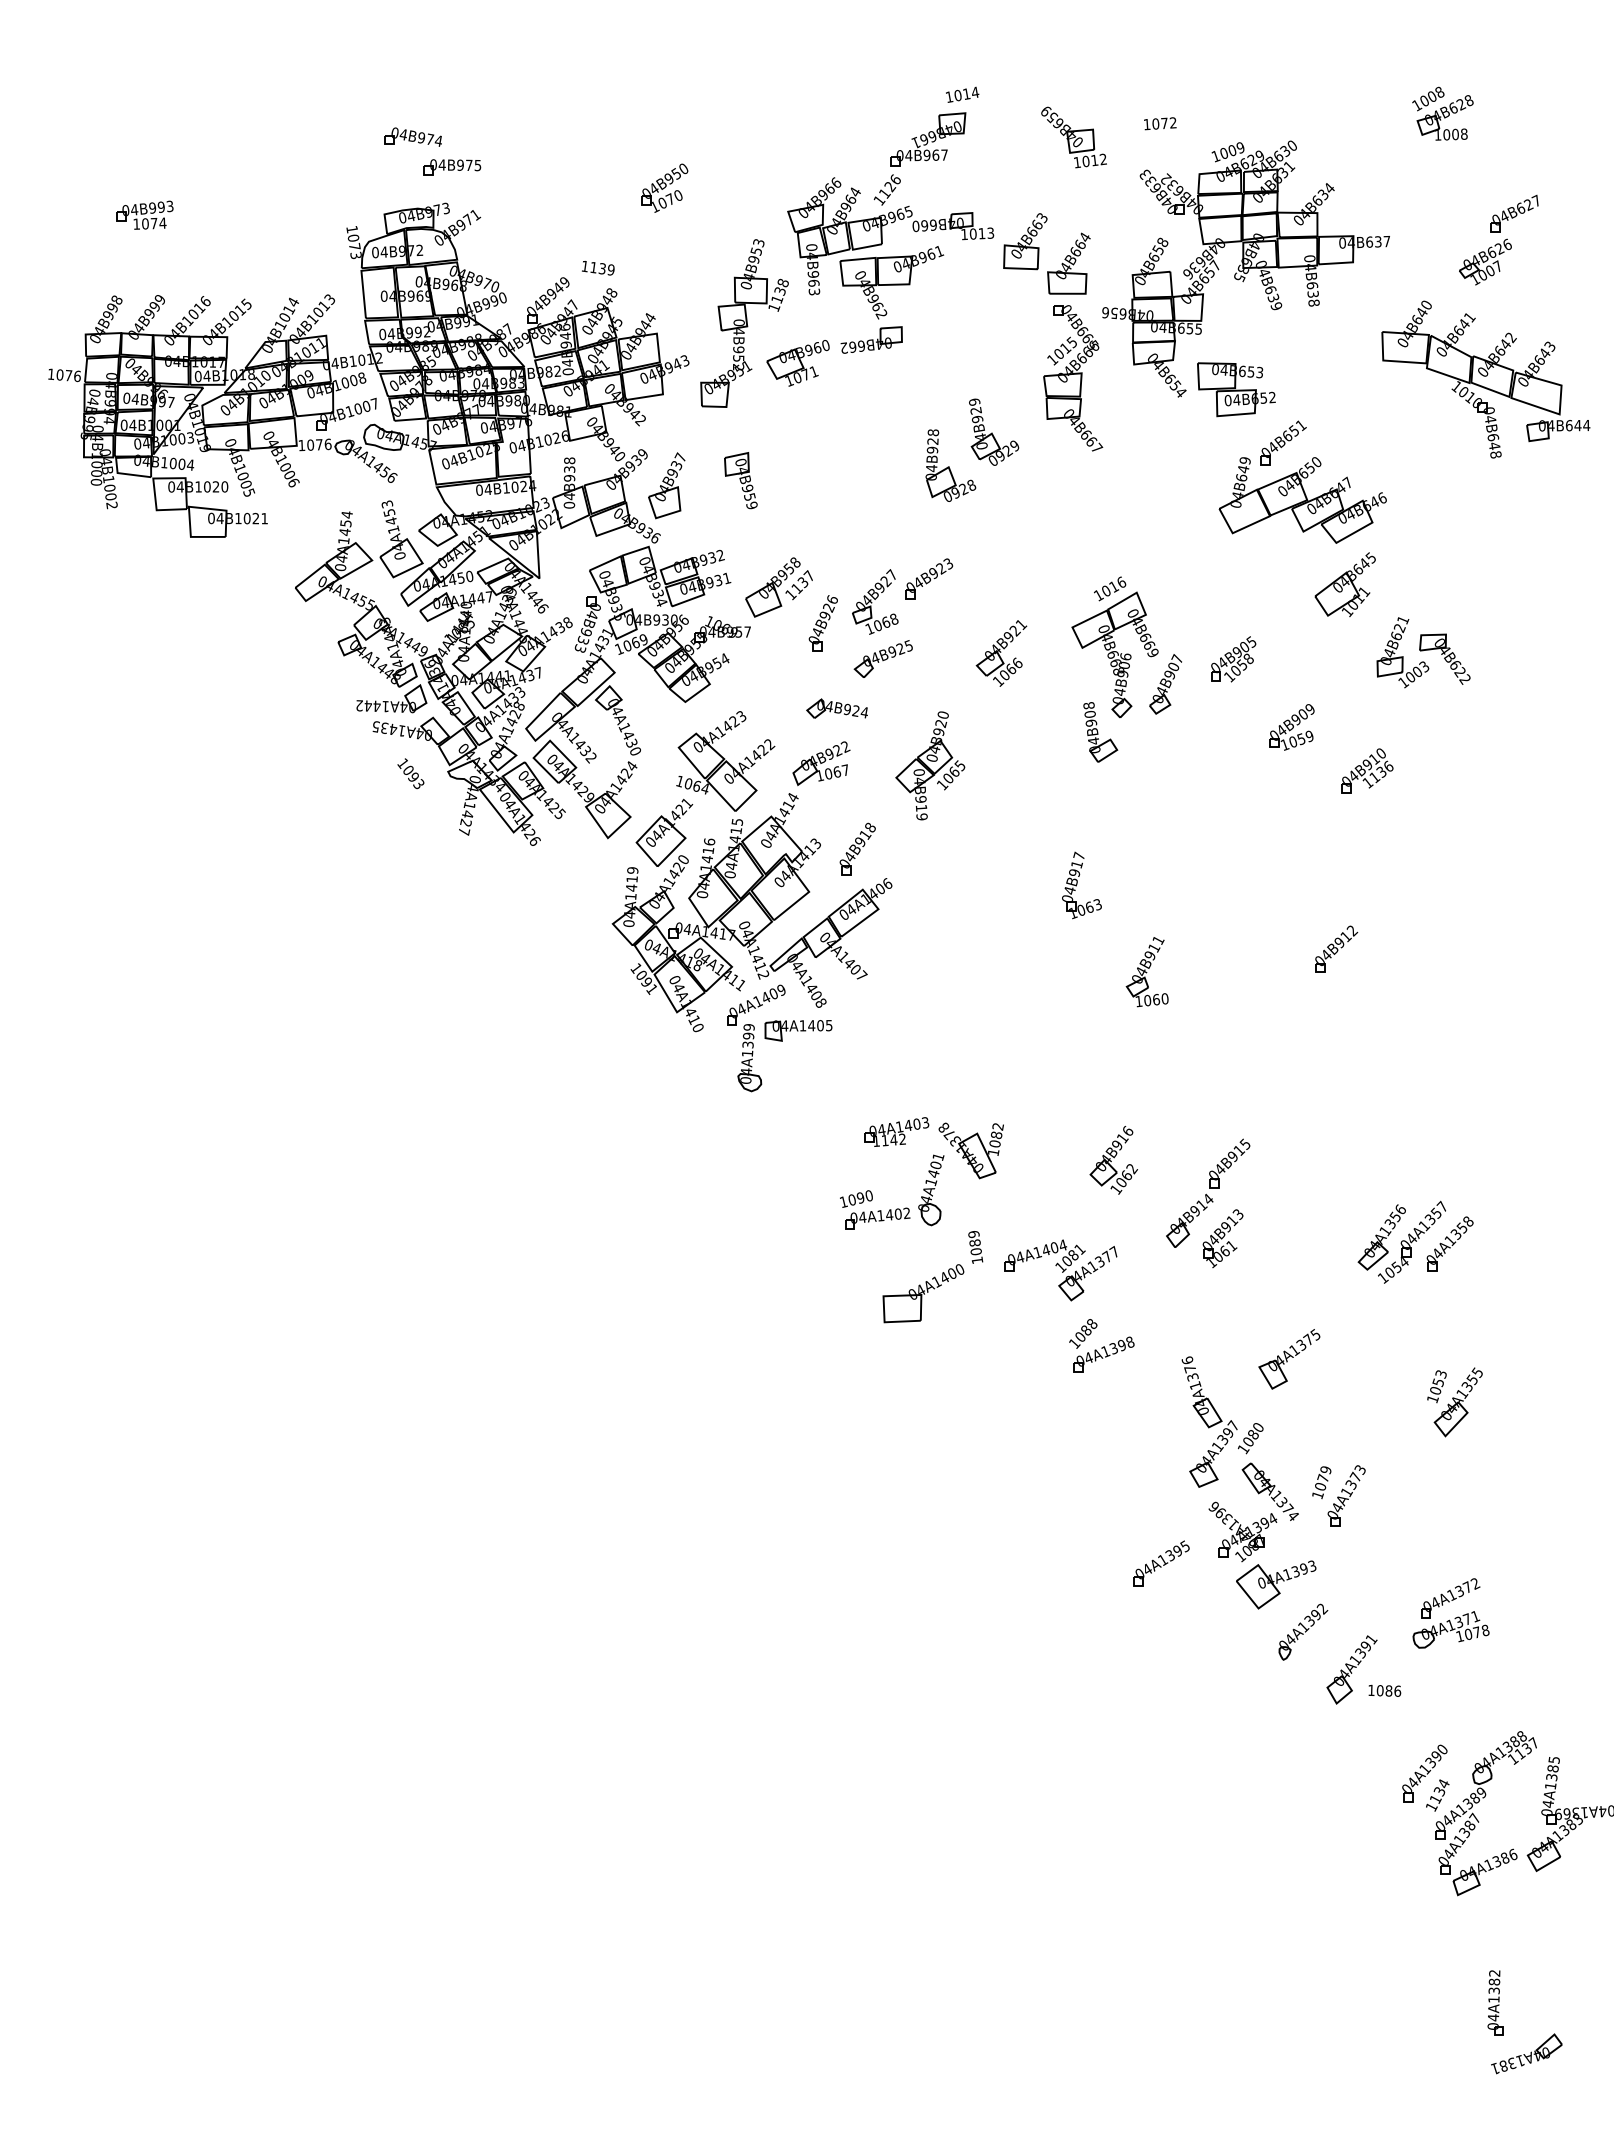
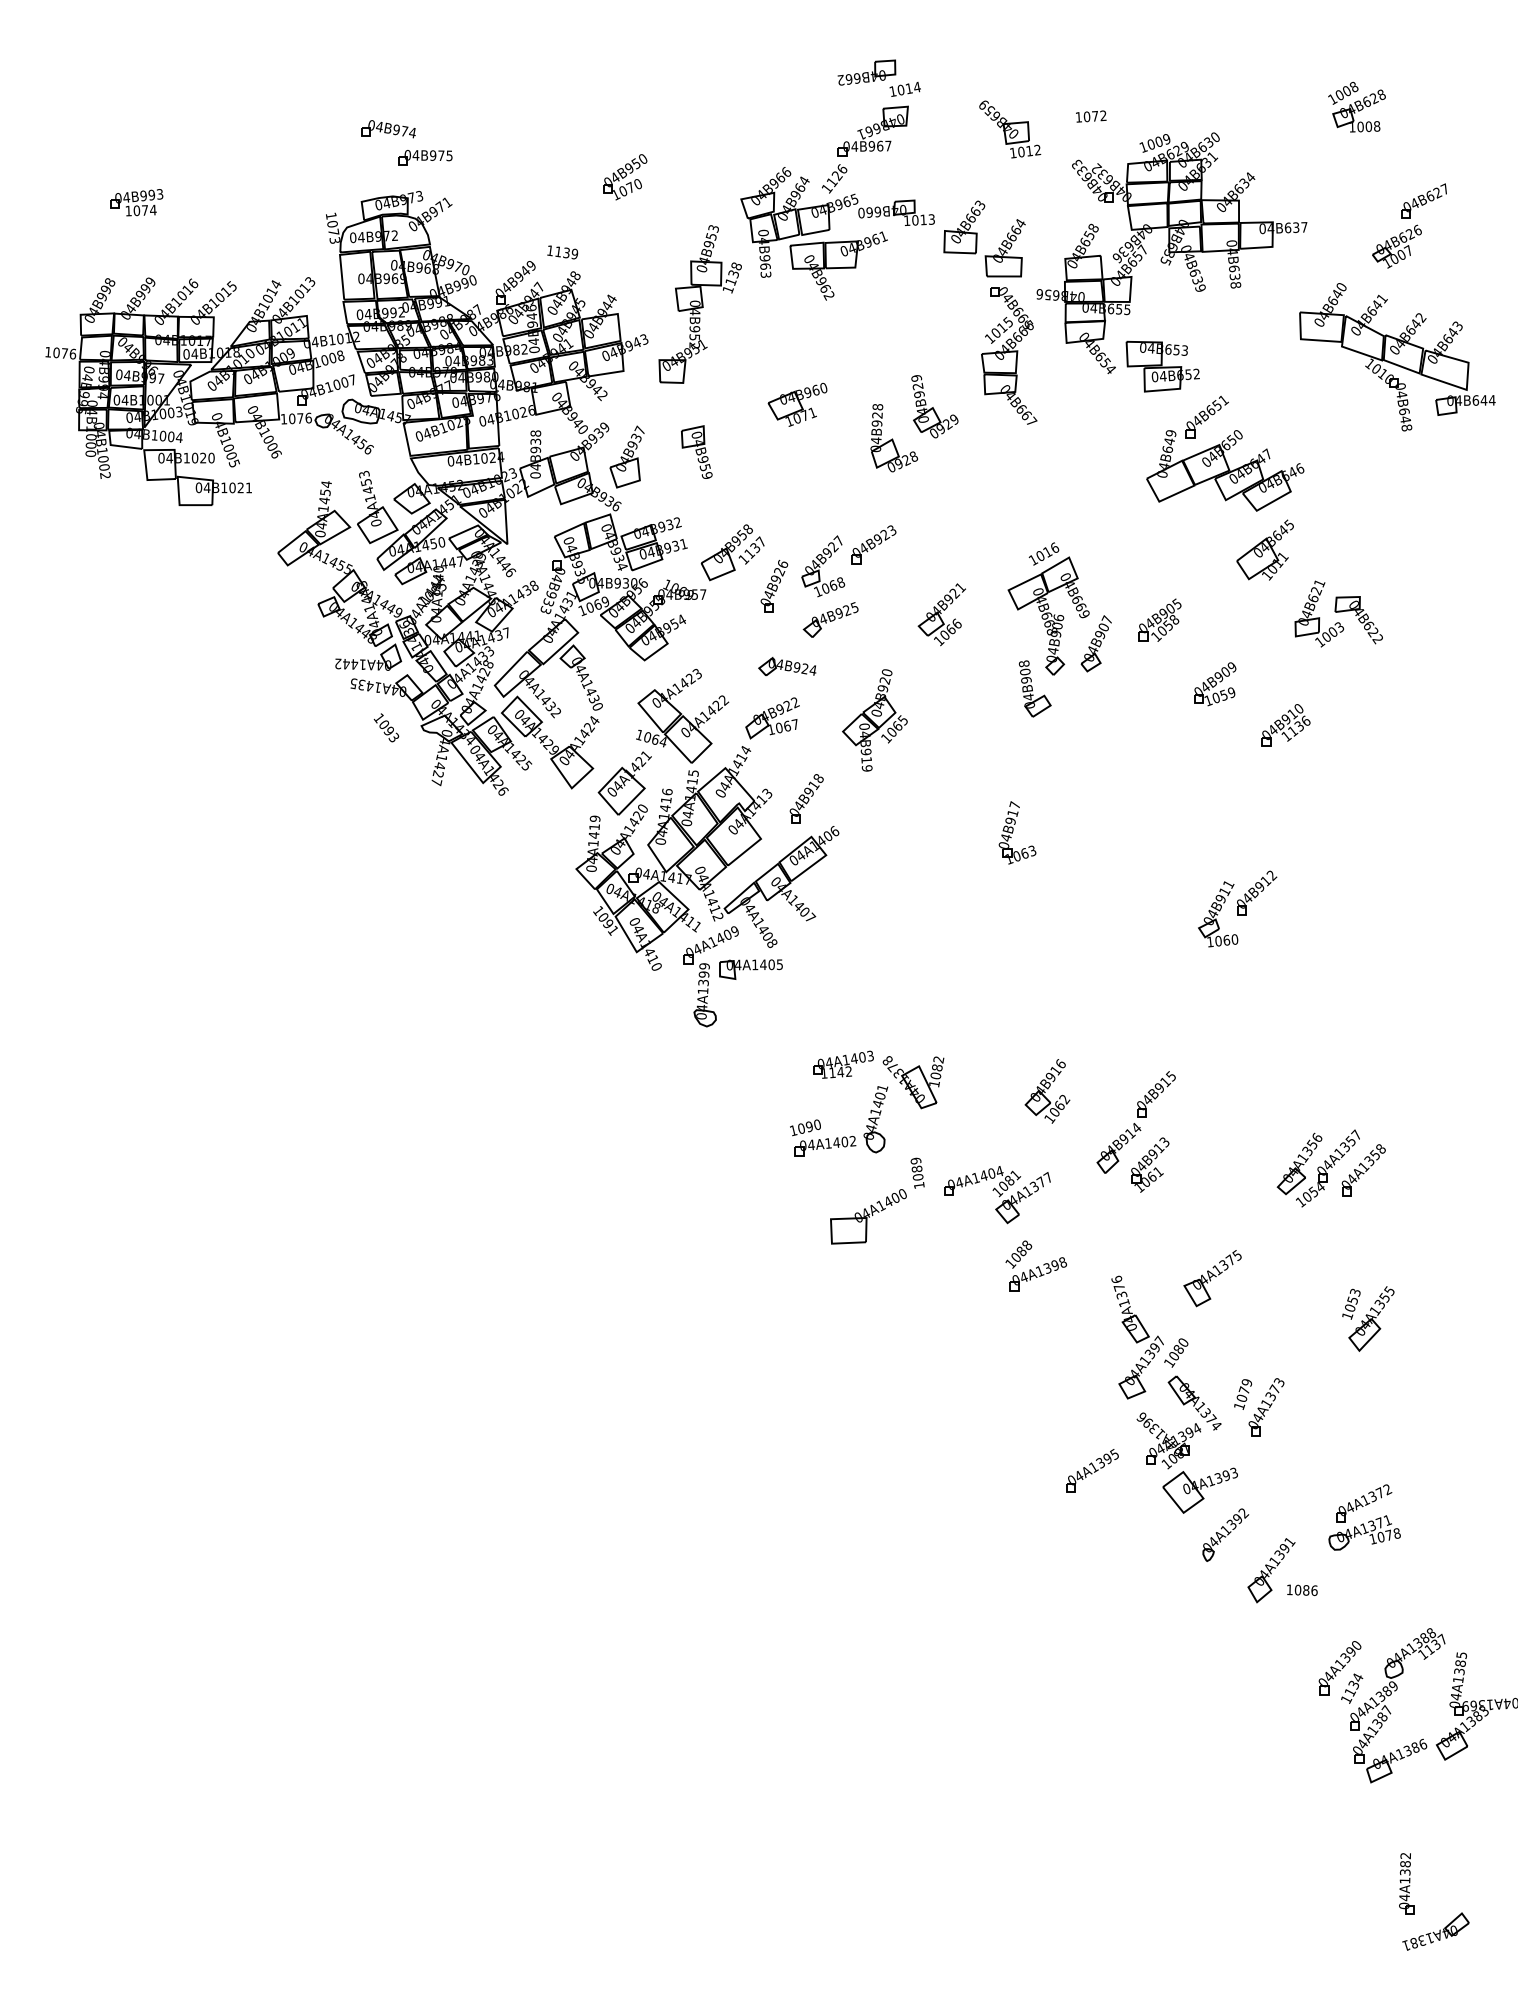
part: (871, 339) -> (866, 72), moved
part: (797, 363) -> (797, 405), moved
part: (1146, 972) -> (1217, 914), moved

